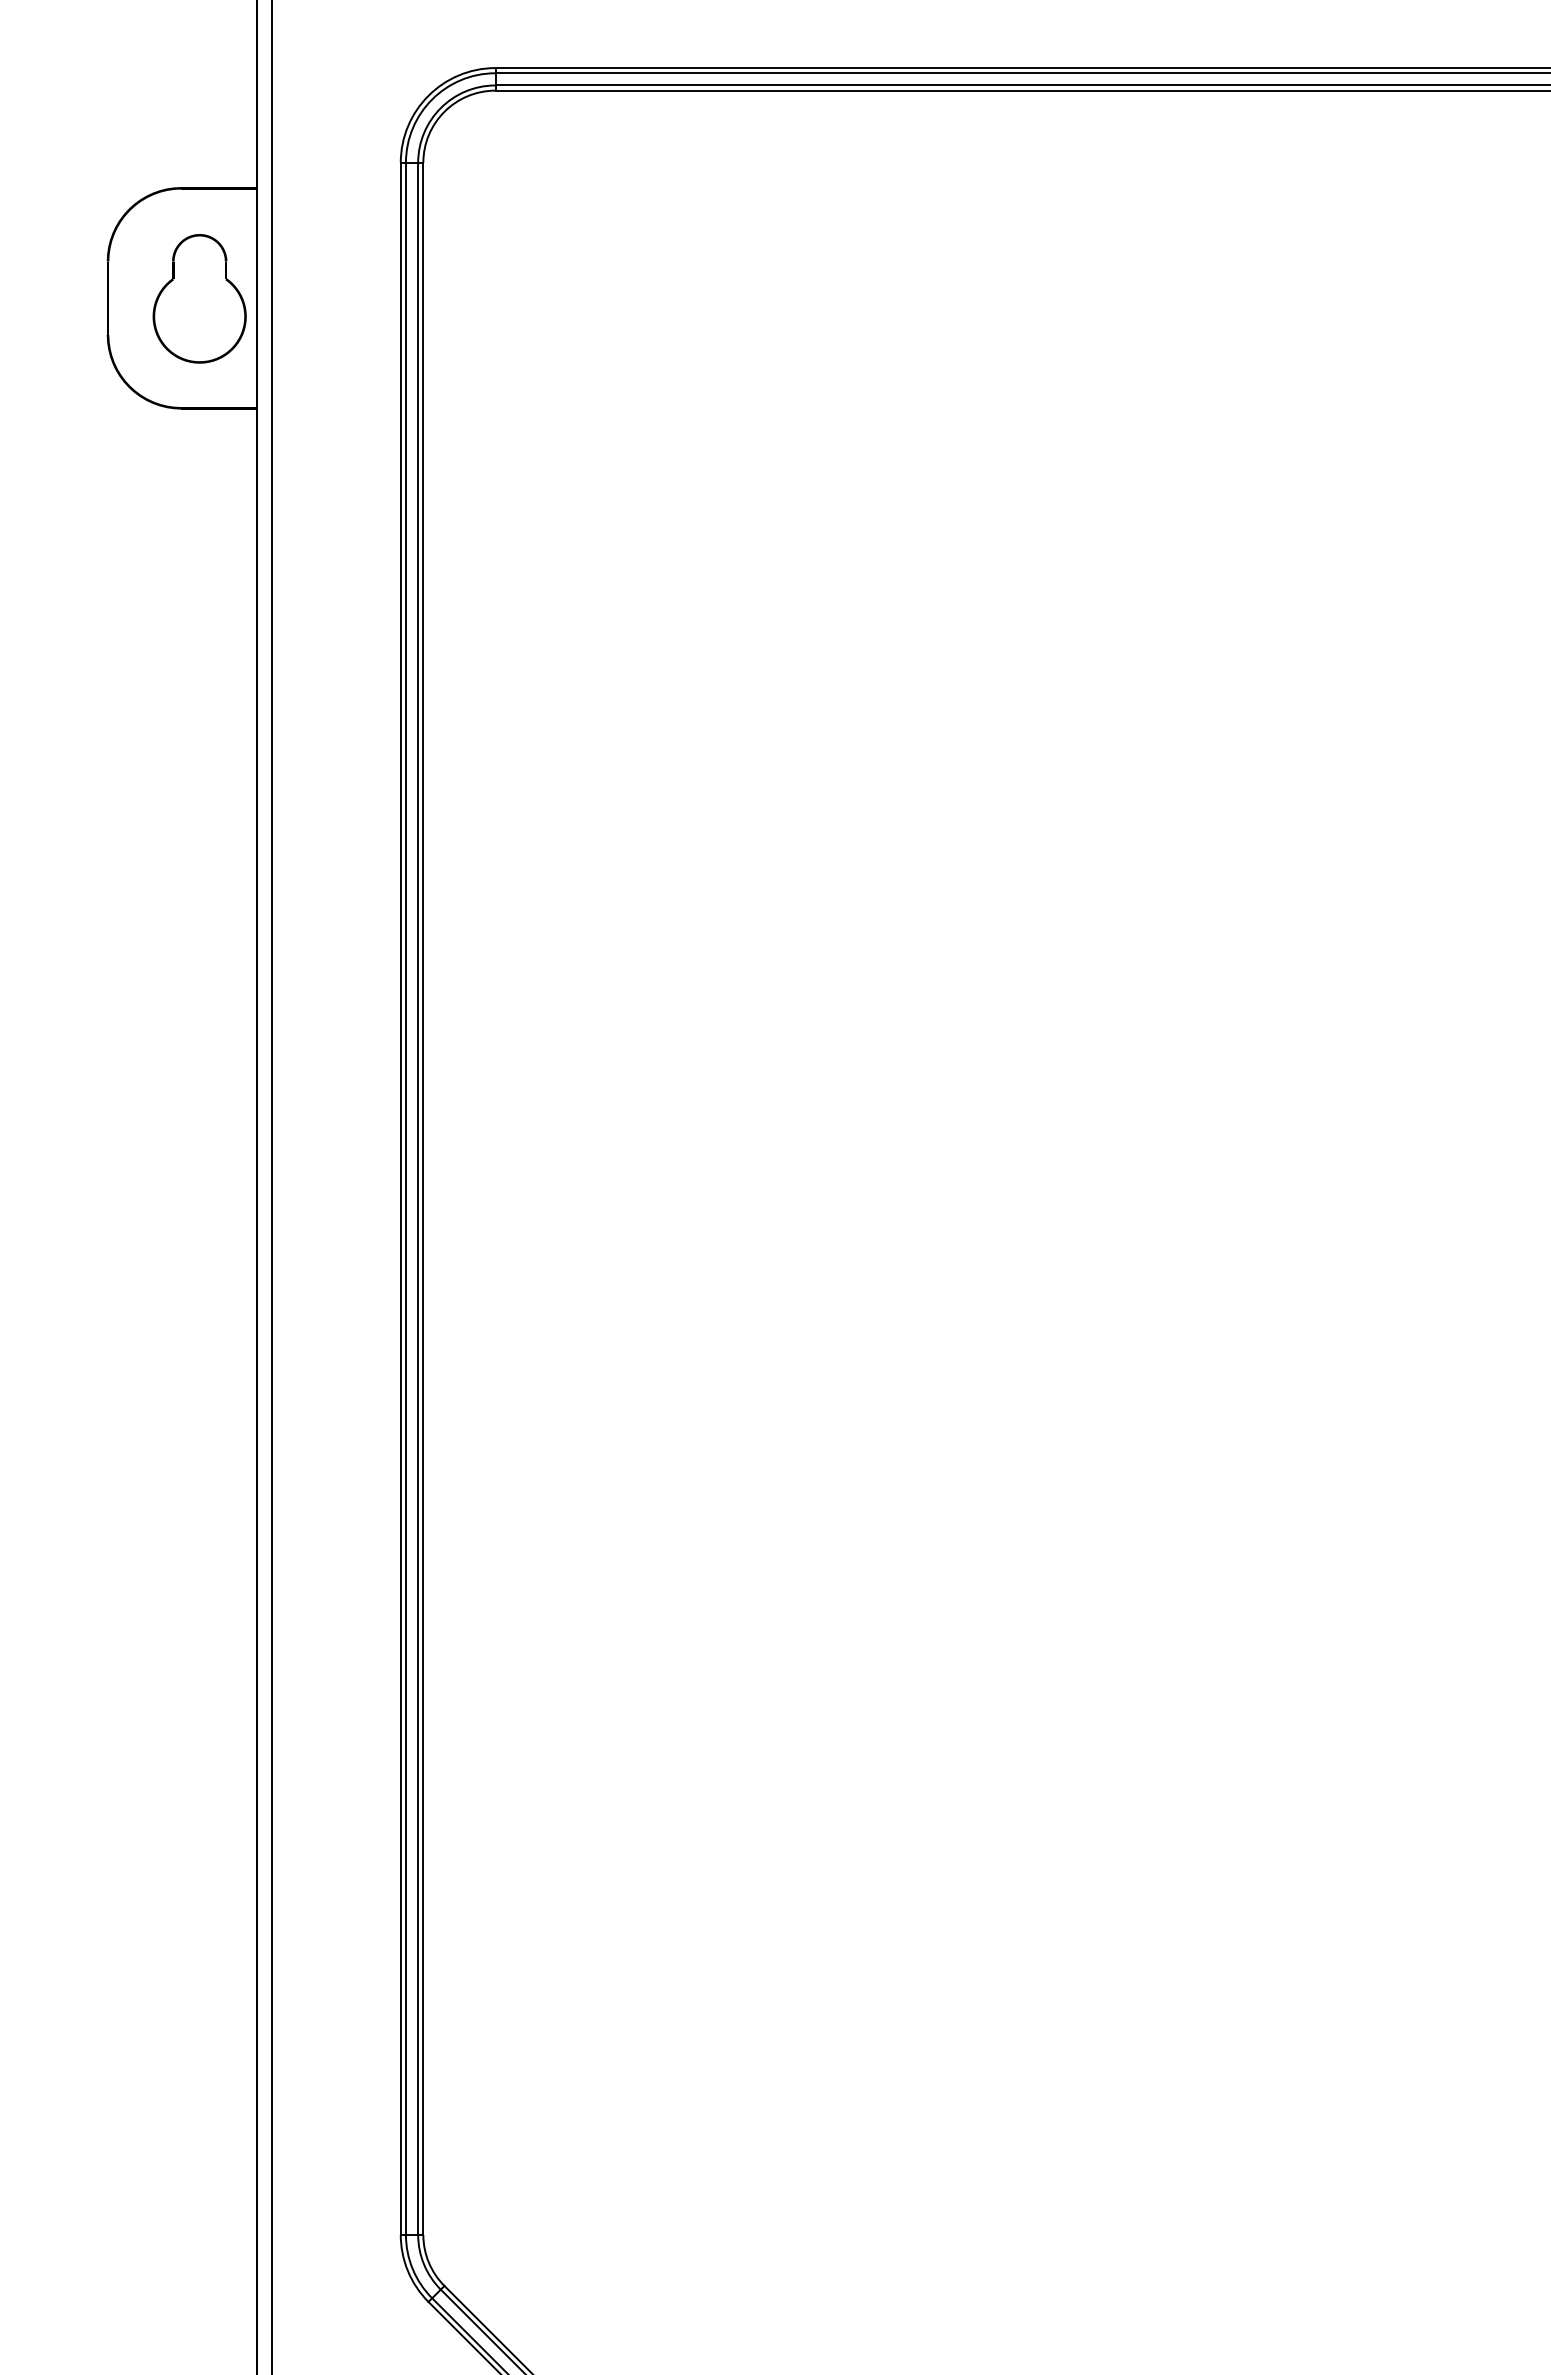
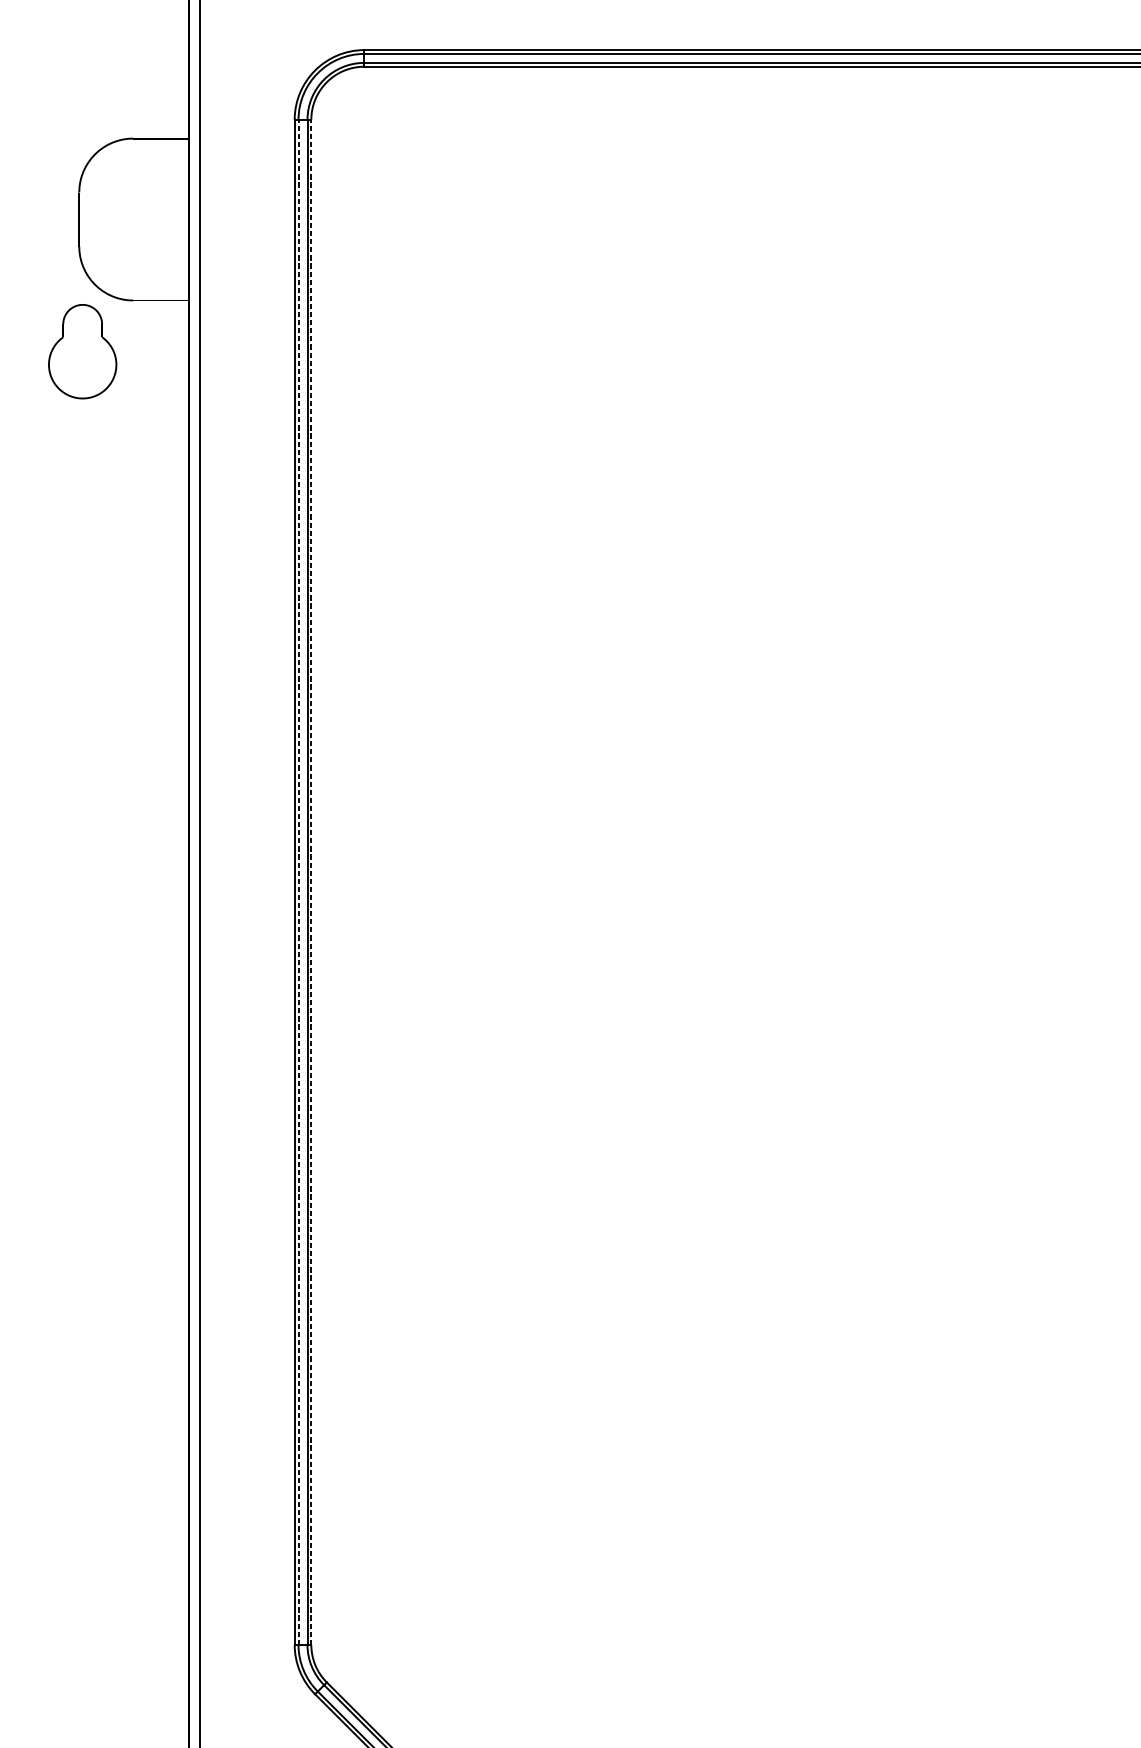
part: (199, 298) -> (82, 351), moved
line: (405, 1198) -> (298, 882), solid -> dashed
line: (423, 1198) -> (311, 882), solid -> dashed

